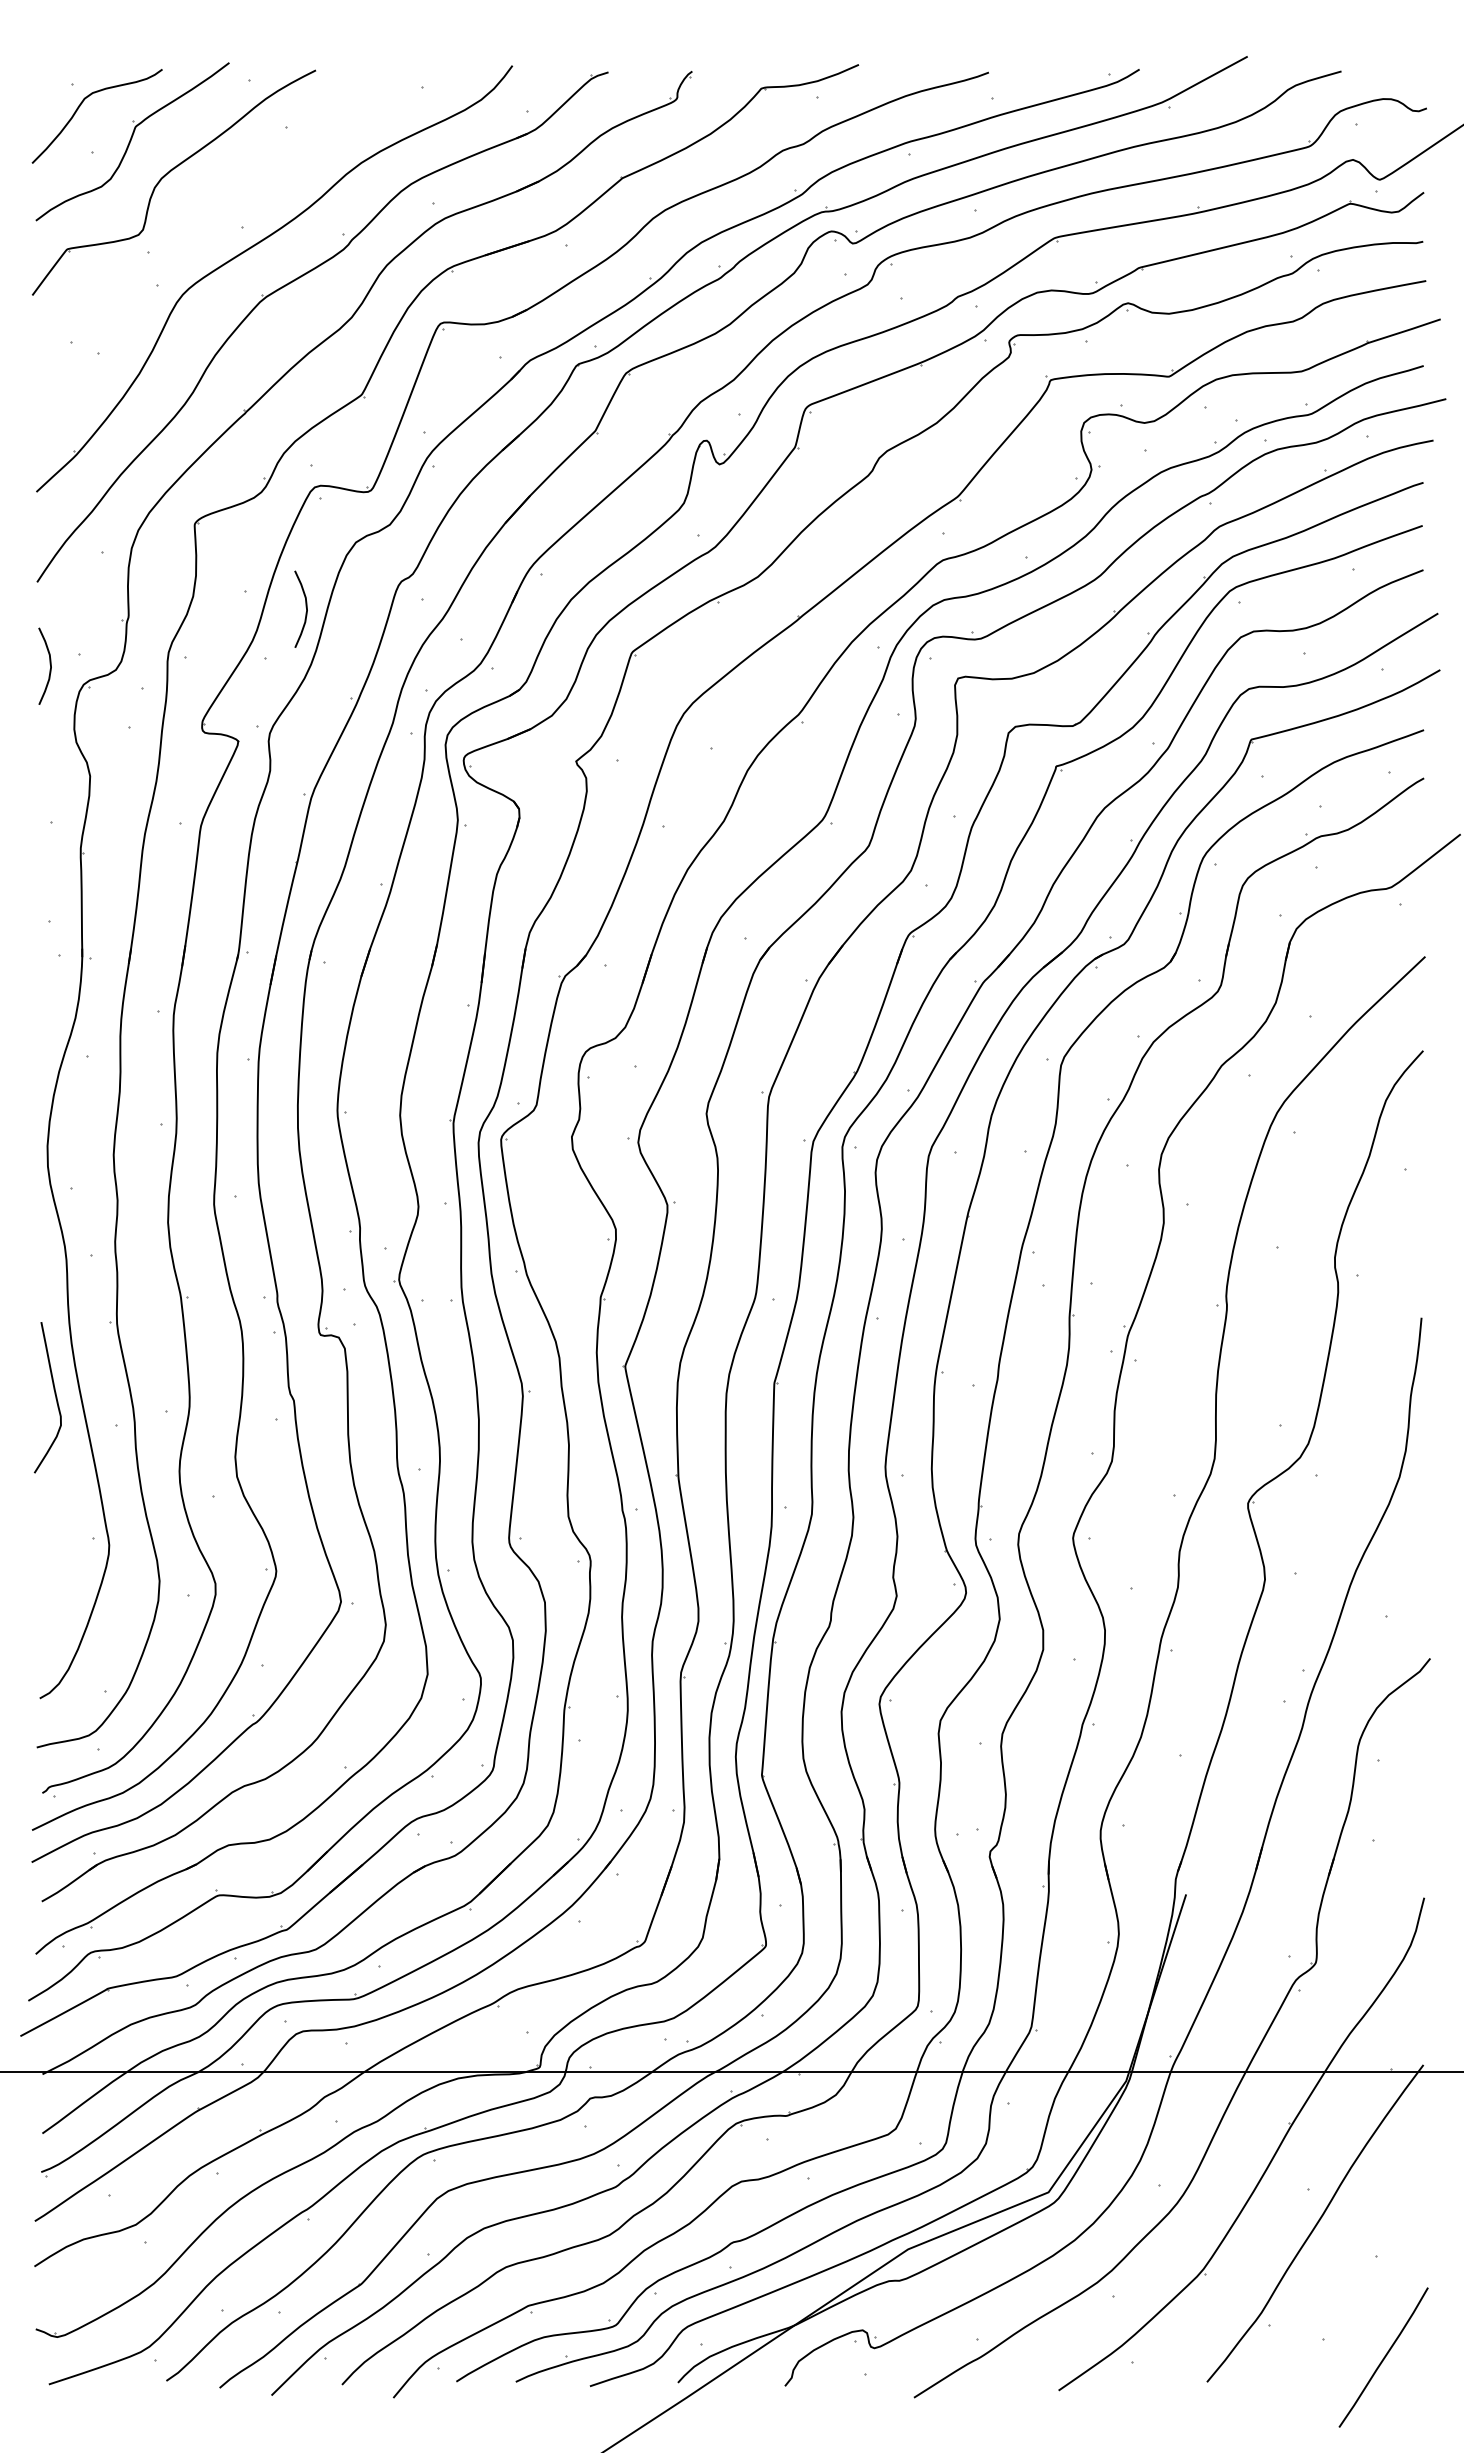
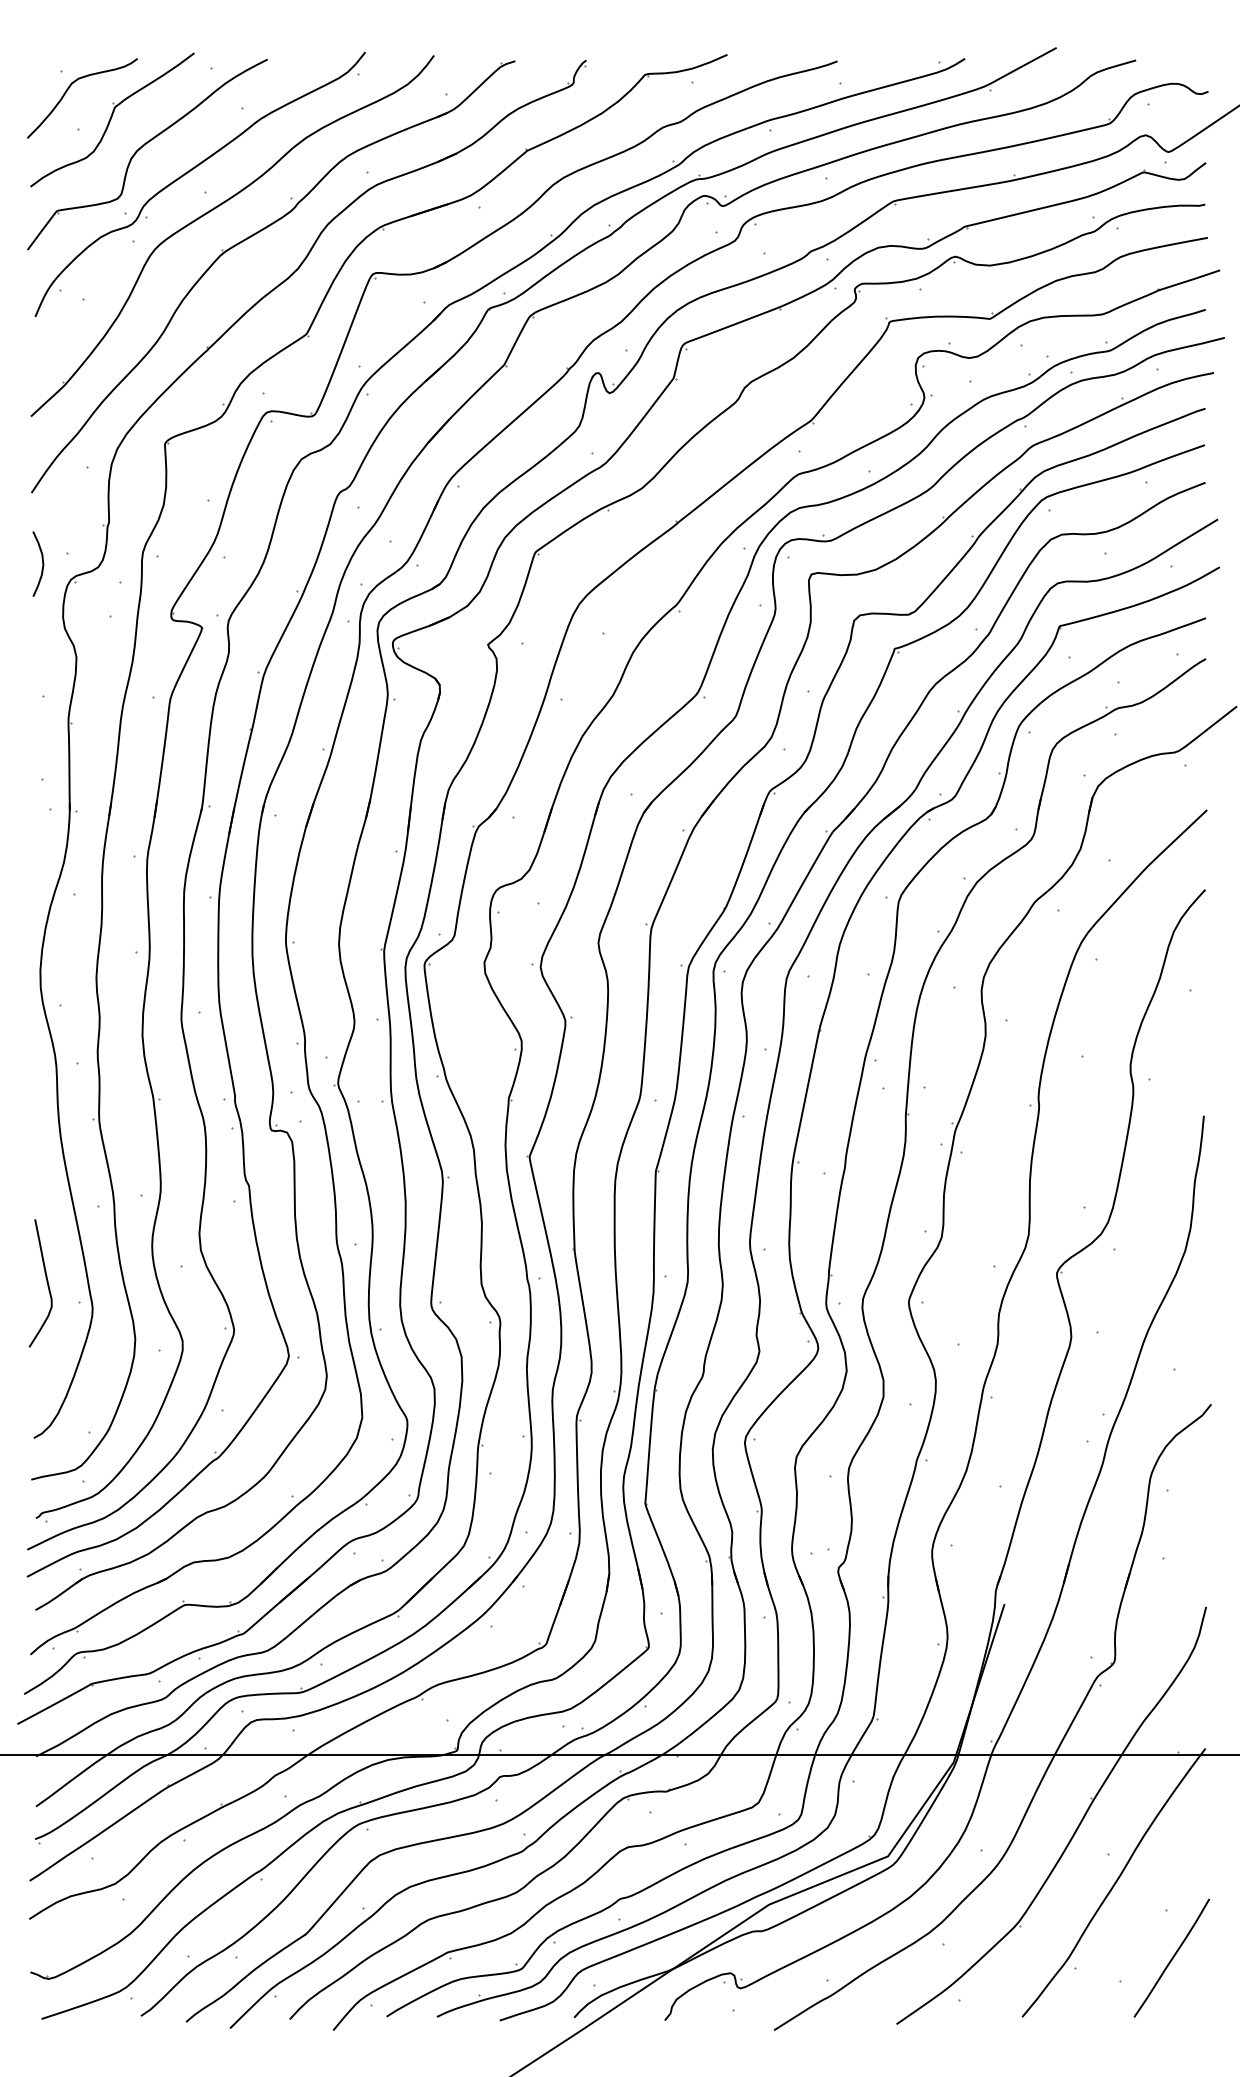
part: (226, 201) -> (191, 170), added
curve: (305, 607) -> (258, 514), removed
curve: (54, 1394) -> (46, 1280), moved
curve: (1383, 2357) -> (1171, 1958), moved

